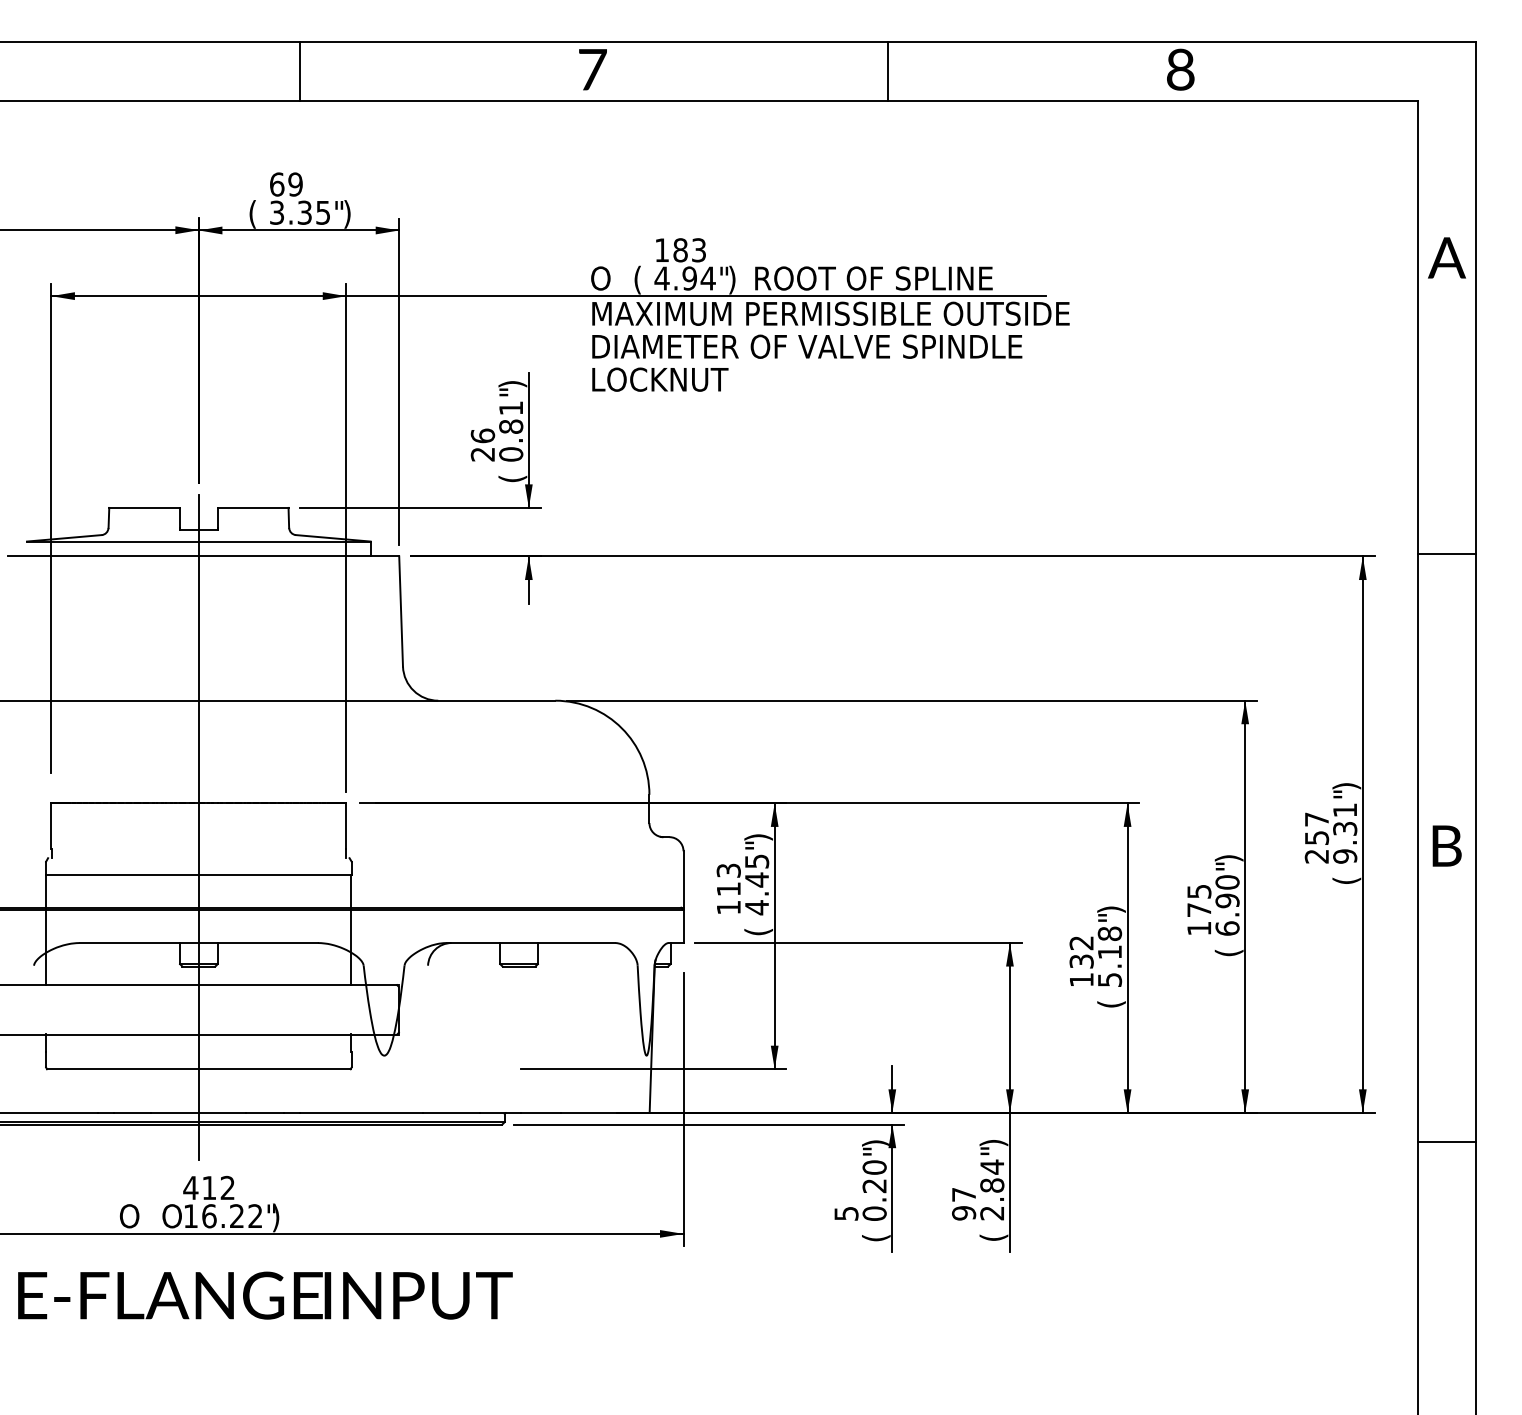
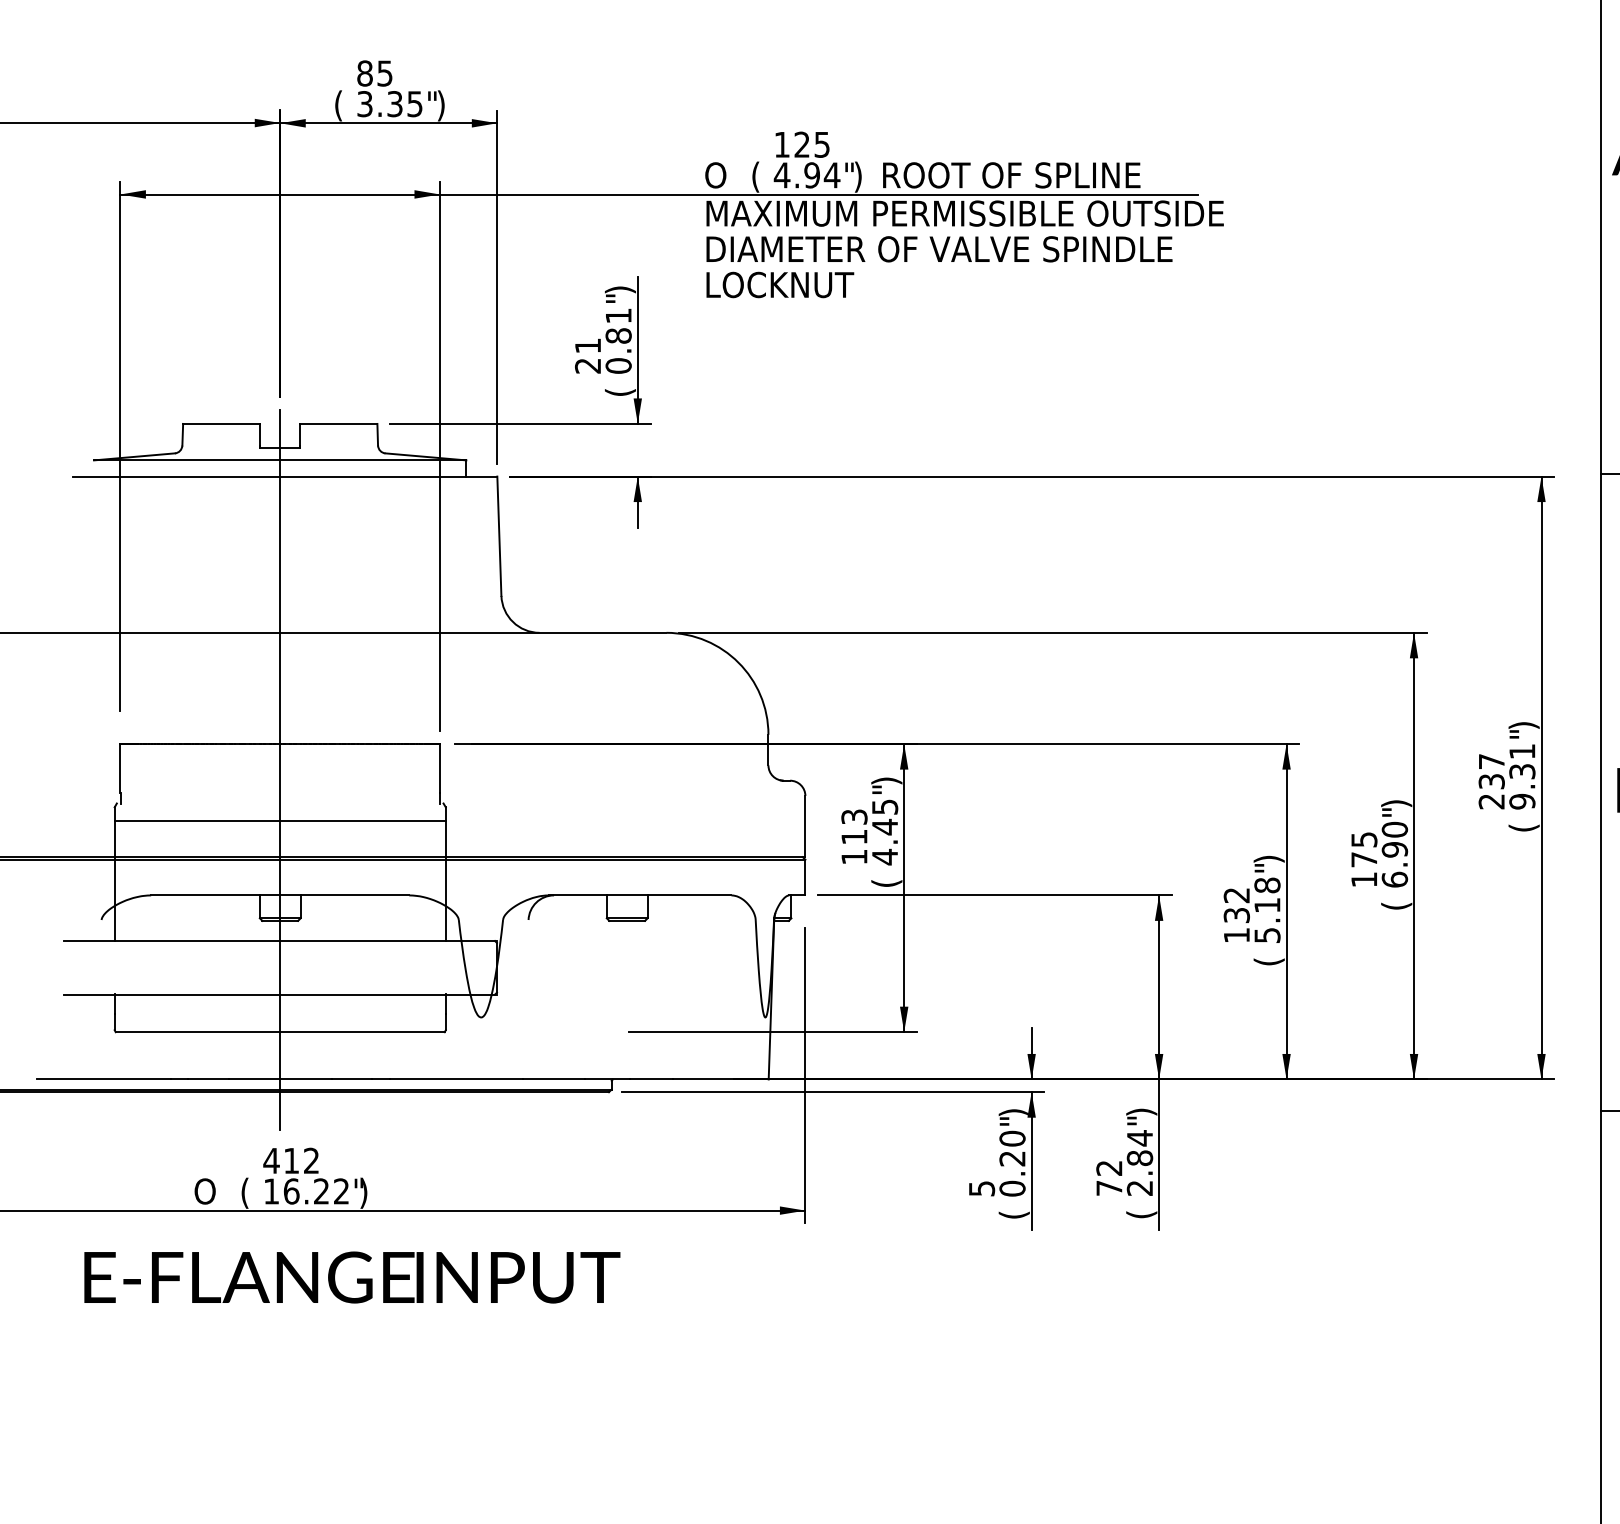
text: (286, 184) -> (375, 73), 69 -> 85
text: (689, 250) -> (811, 144), 183 -> 125
text: (482, 435) -> (587, 345), 26 -> 21
text: (1316, 837) -> (1491, 781), 257 -> 237
text: (964, 1204) -> (1109, 1178), 97 -> 72
text: (171, 1217) -> (250, 1192), O -> (

